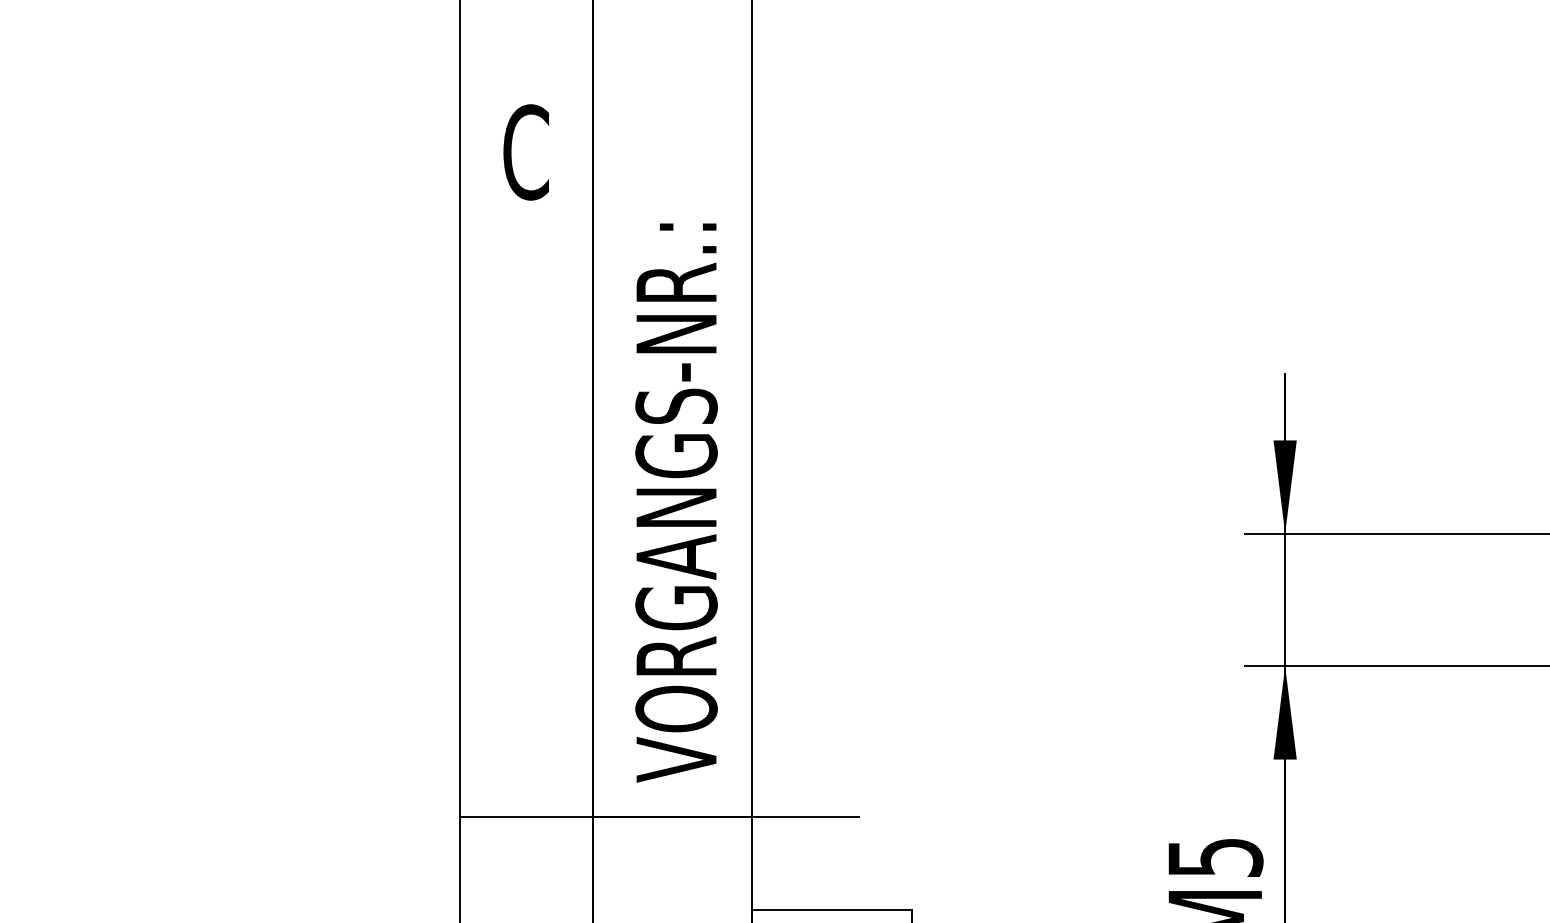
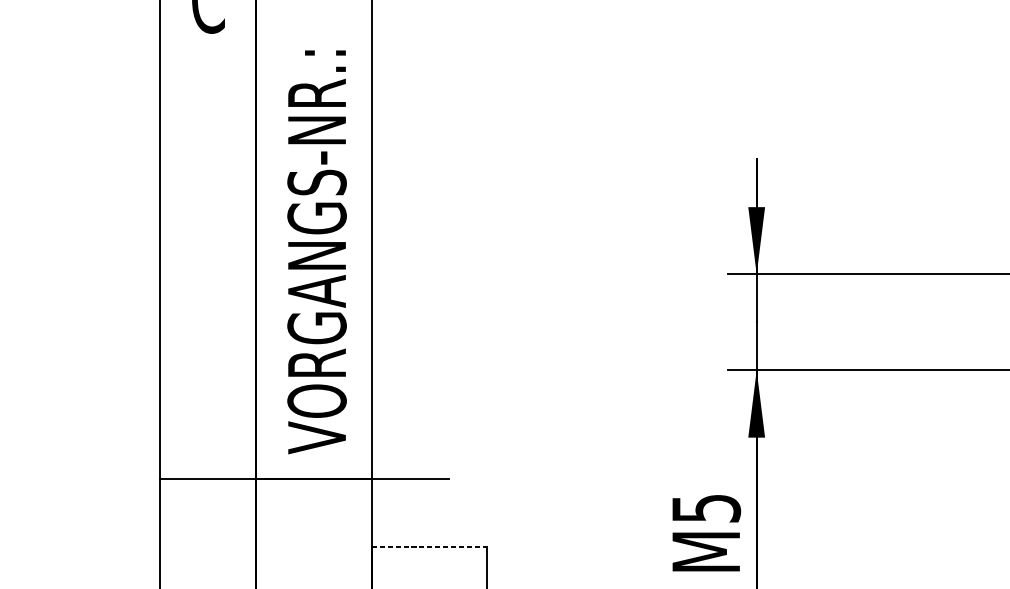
line: (831, 910) -> (429, 546), solid -> dashed

